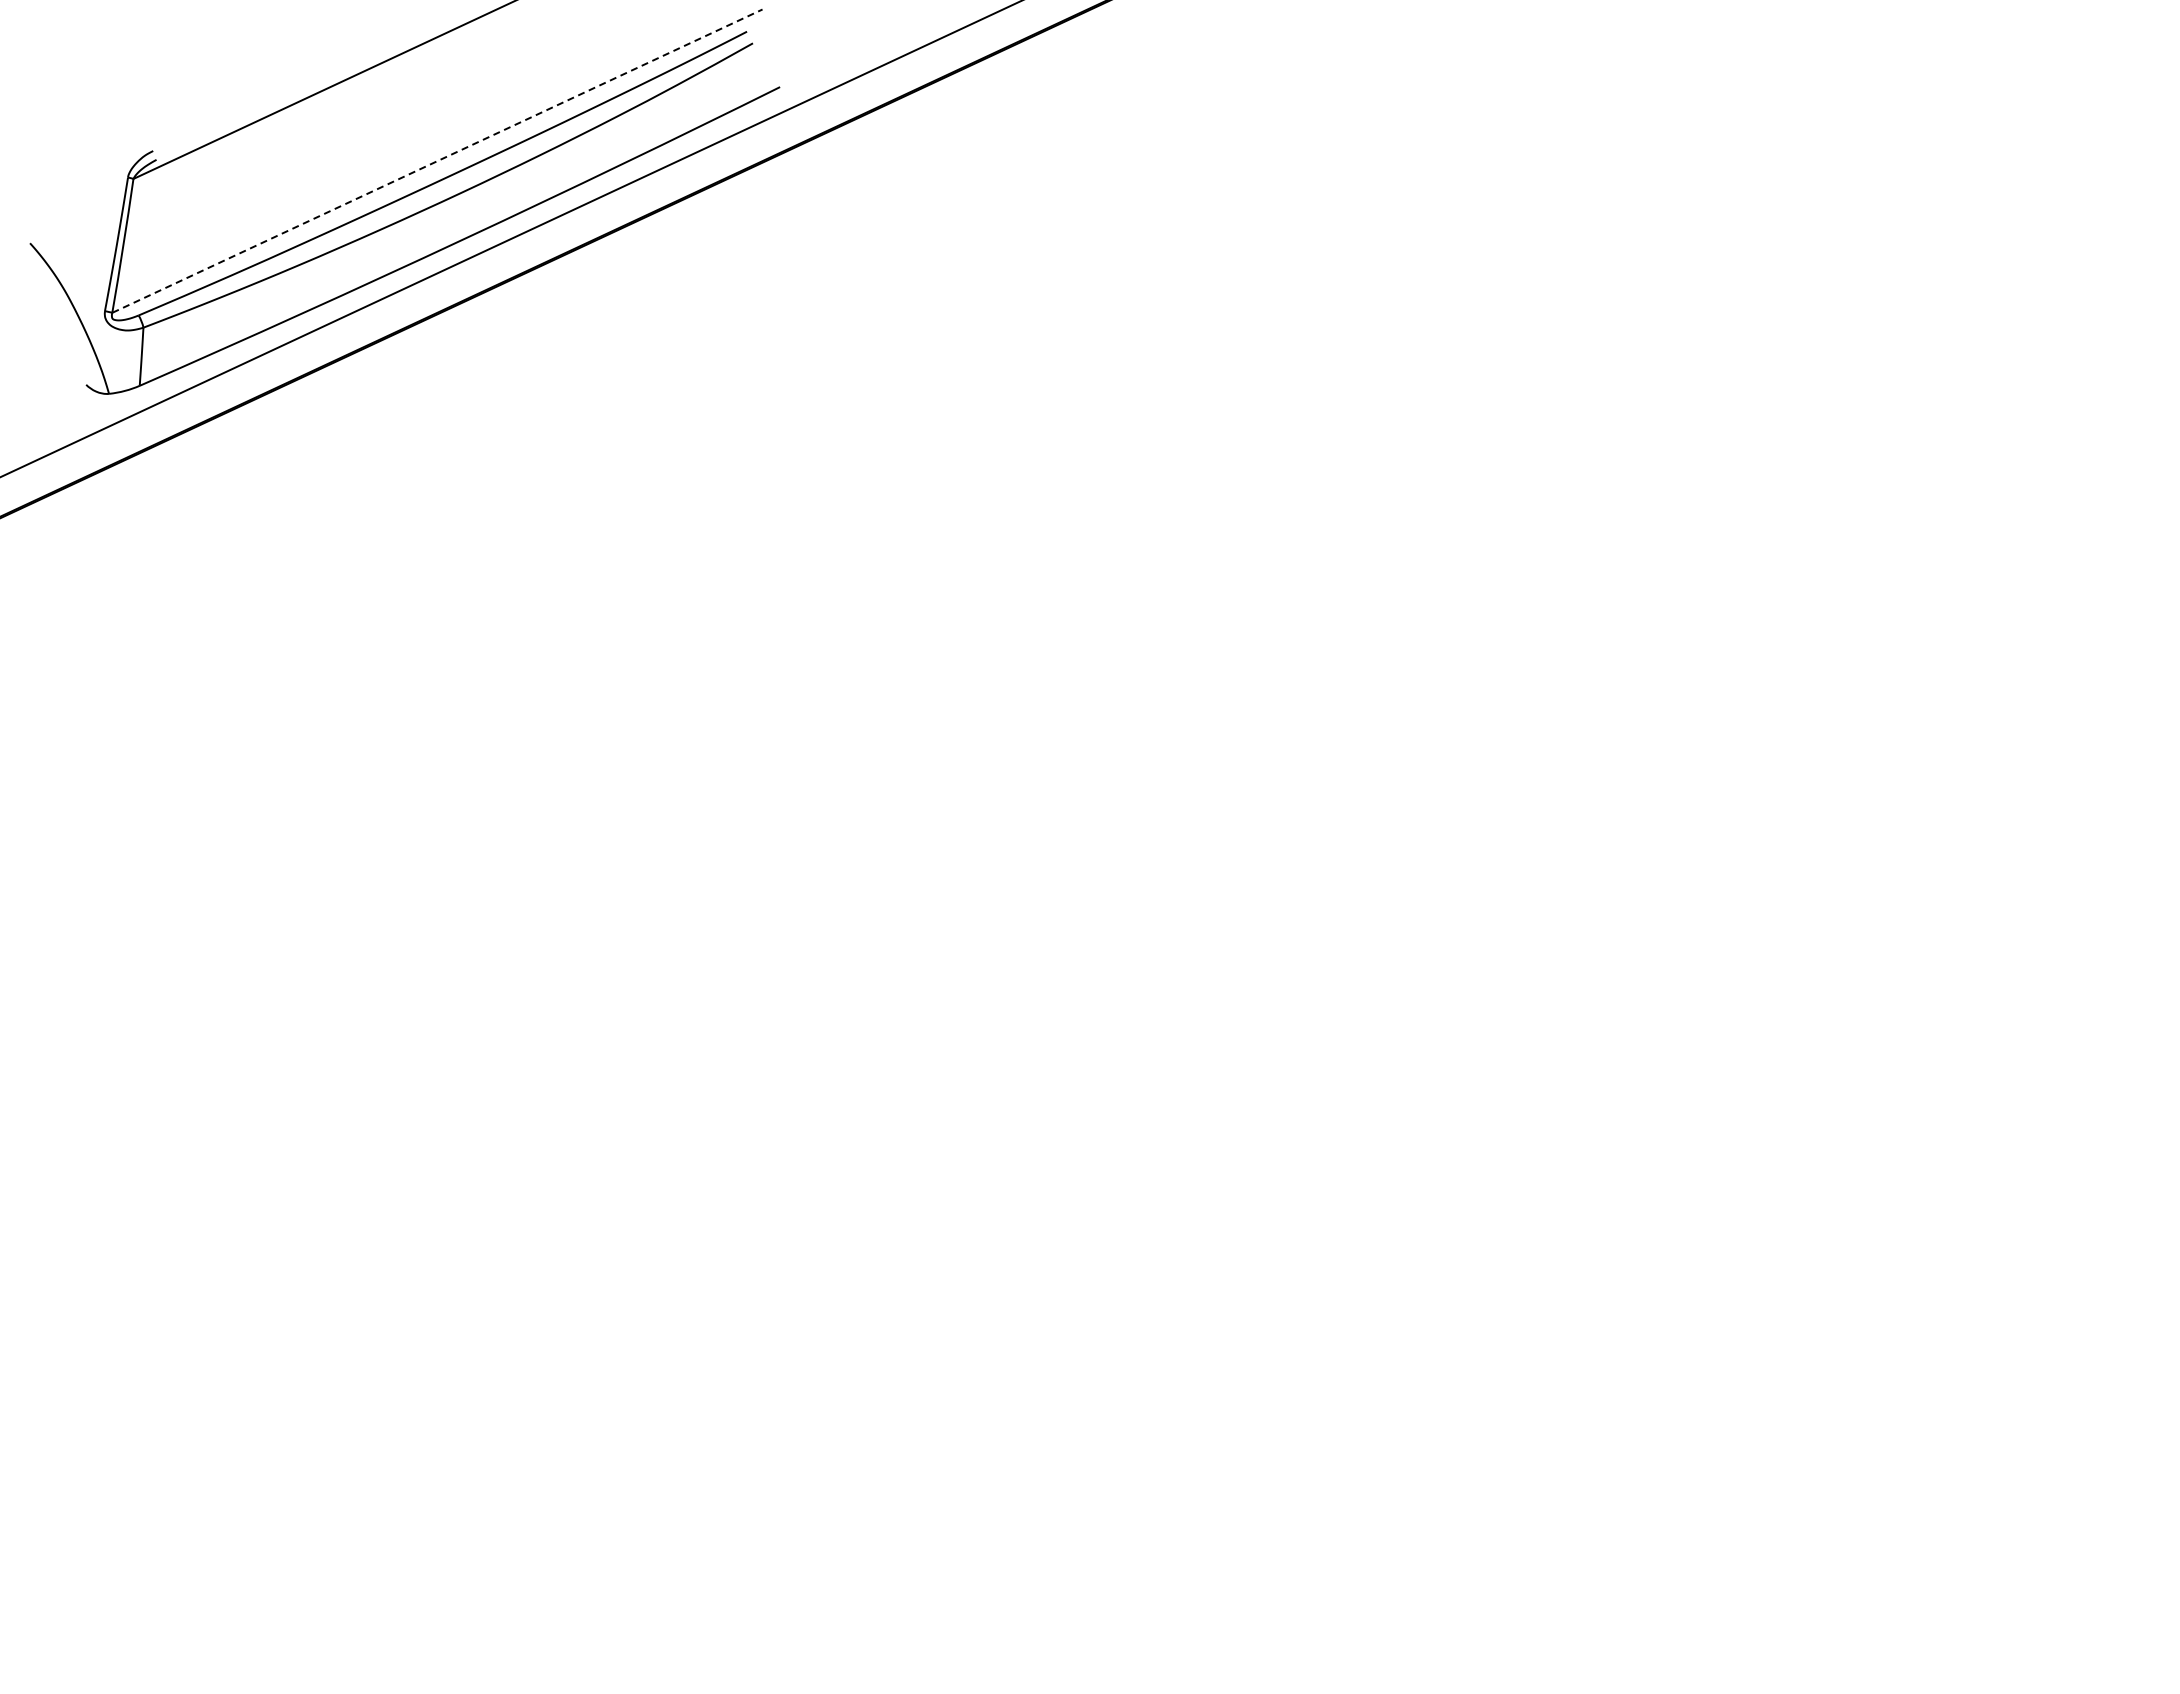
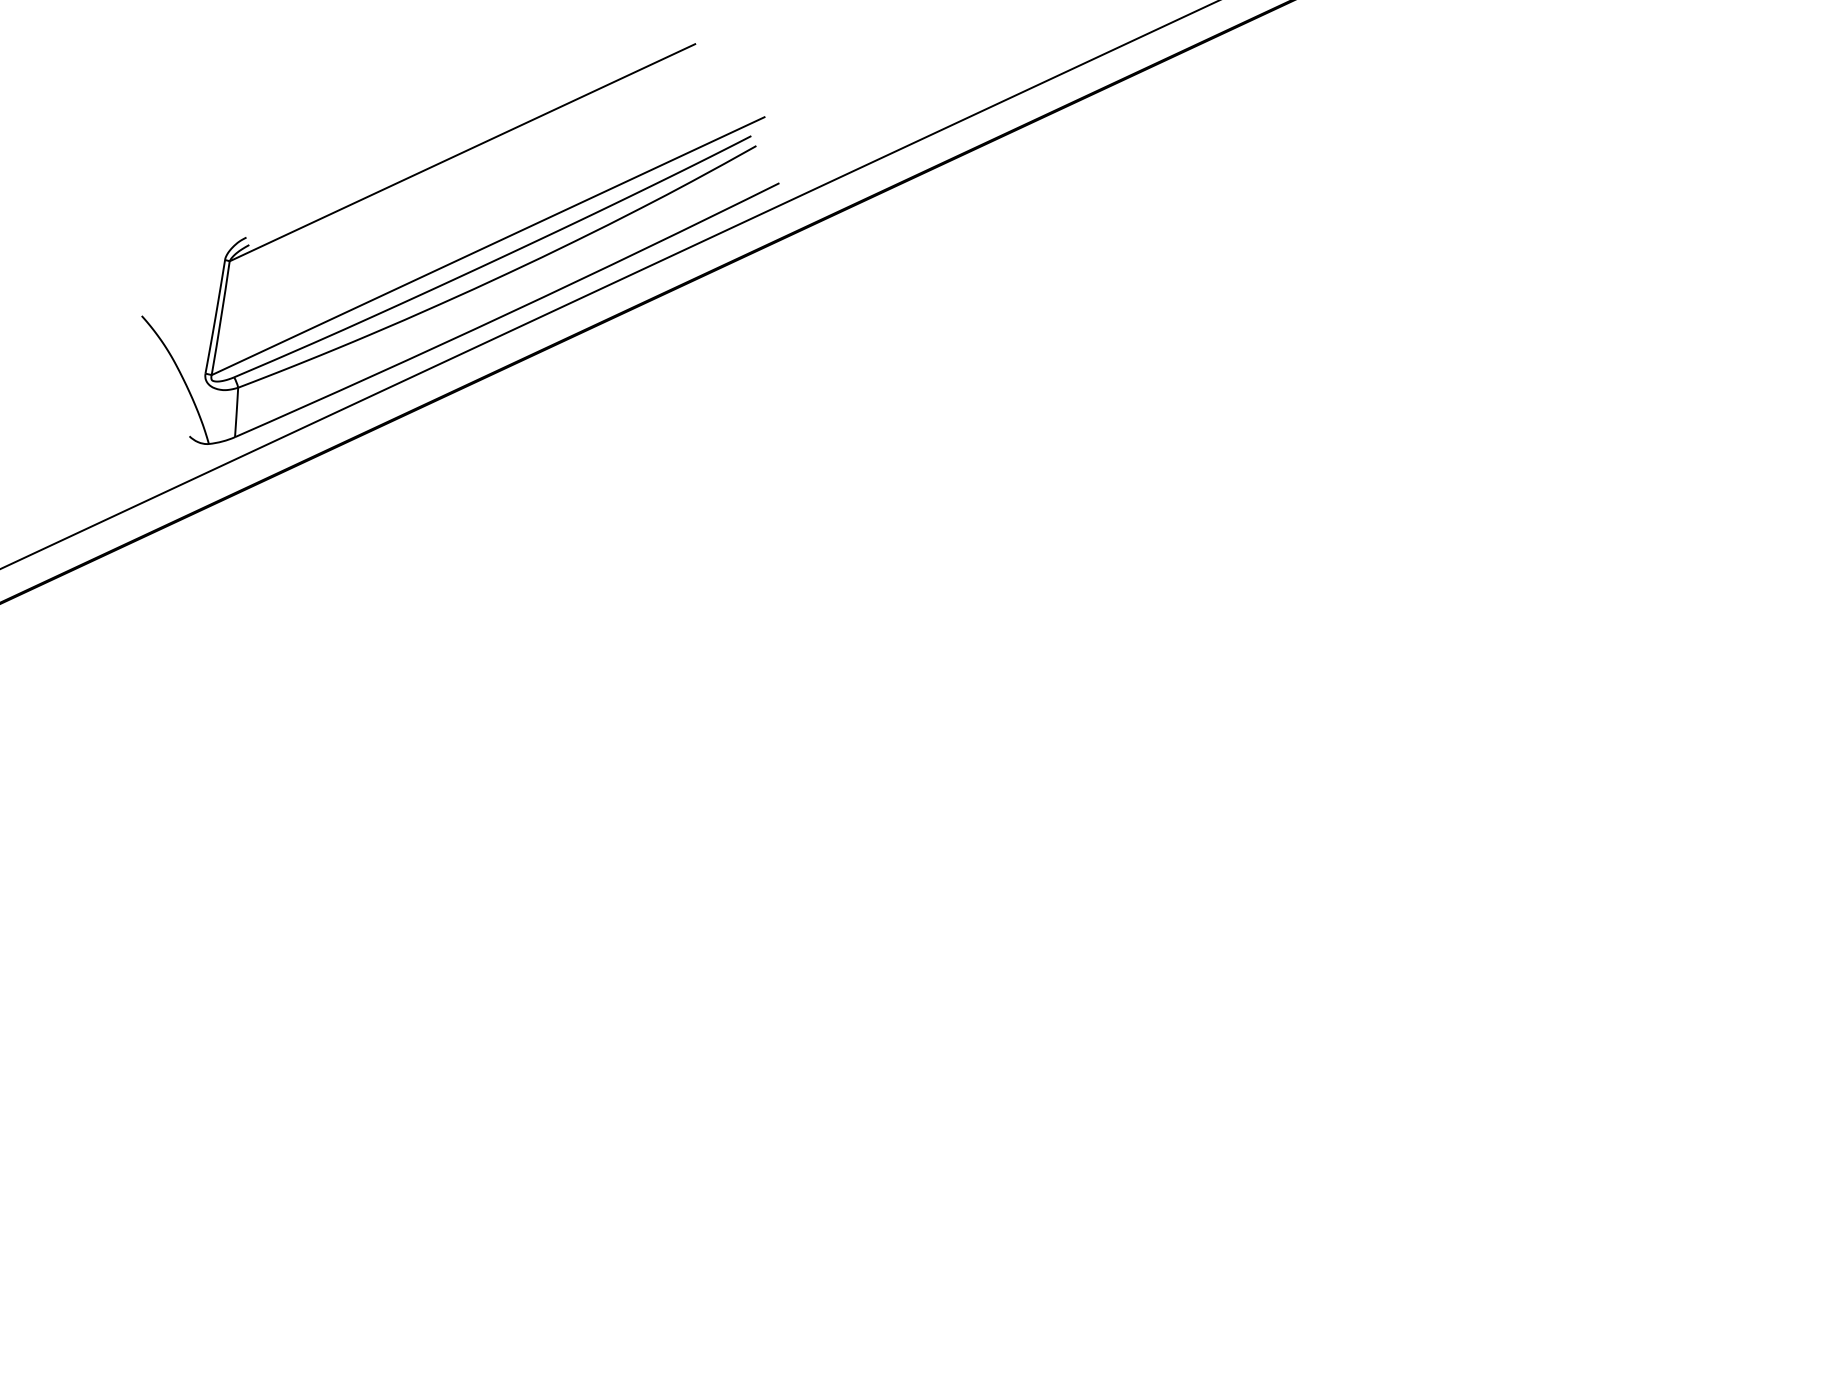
line: (437, 161) -> (488, 246), dashed -> solid

